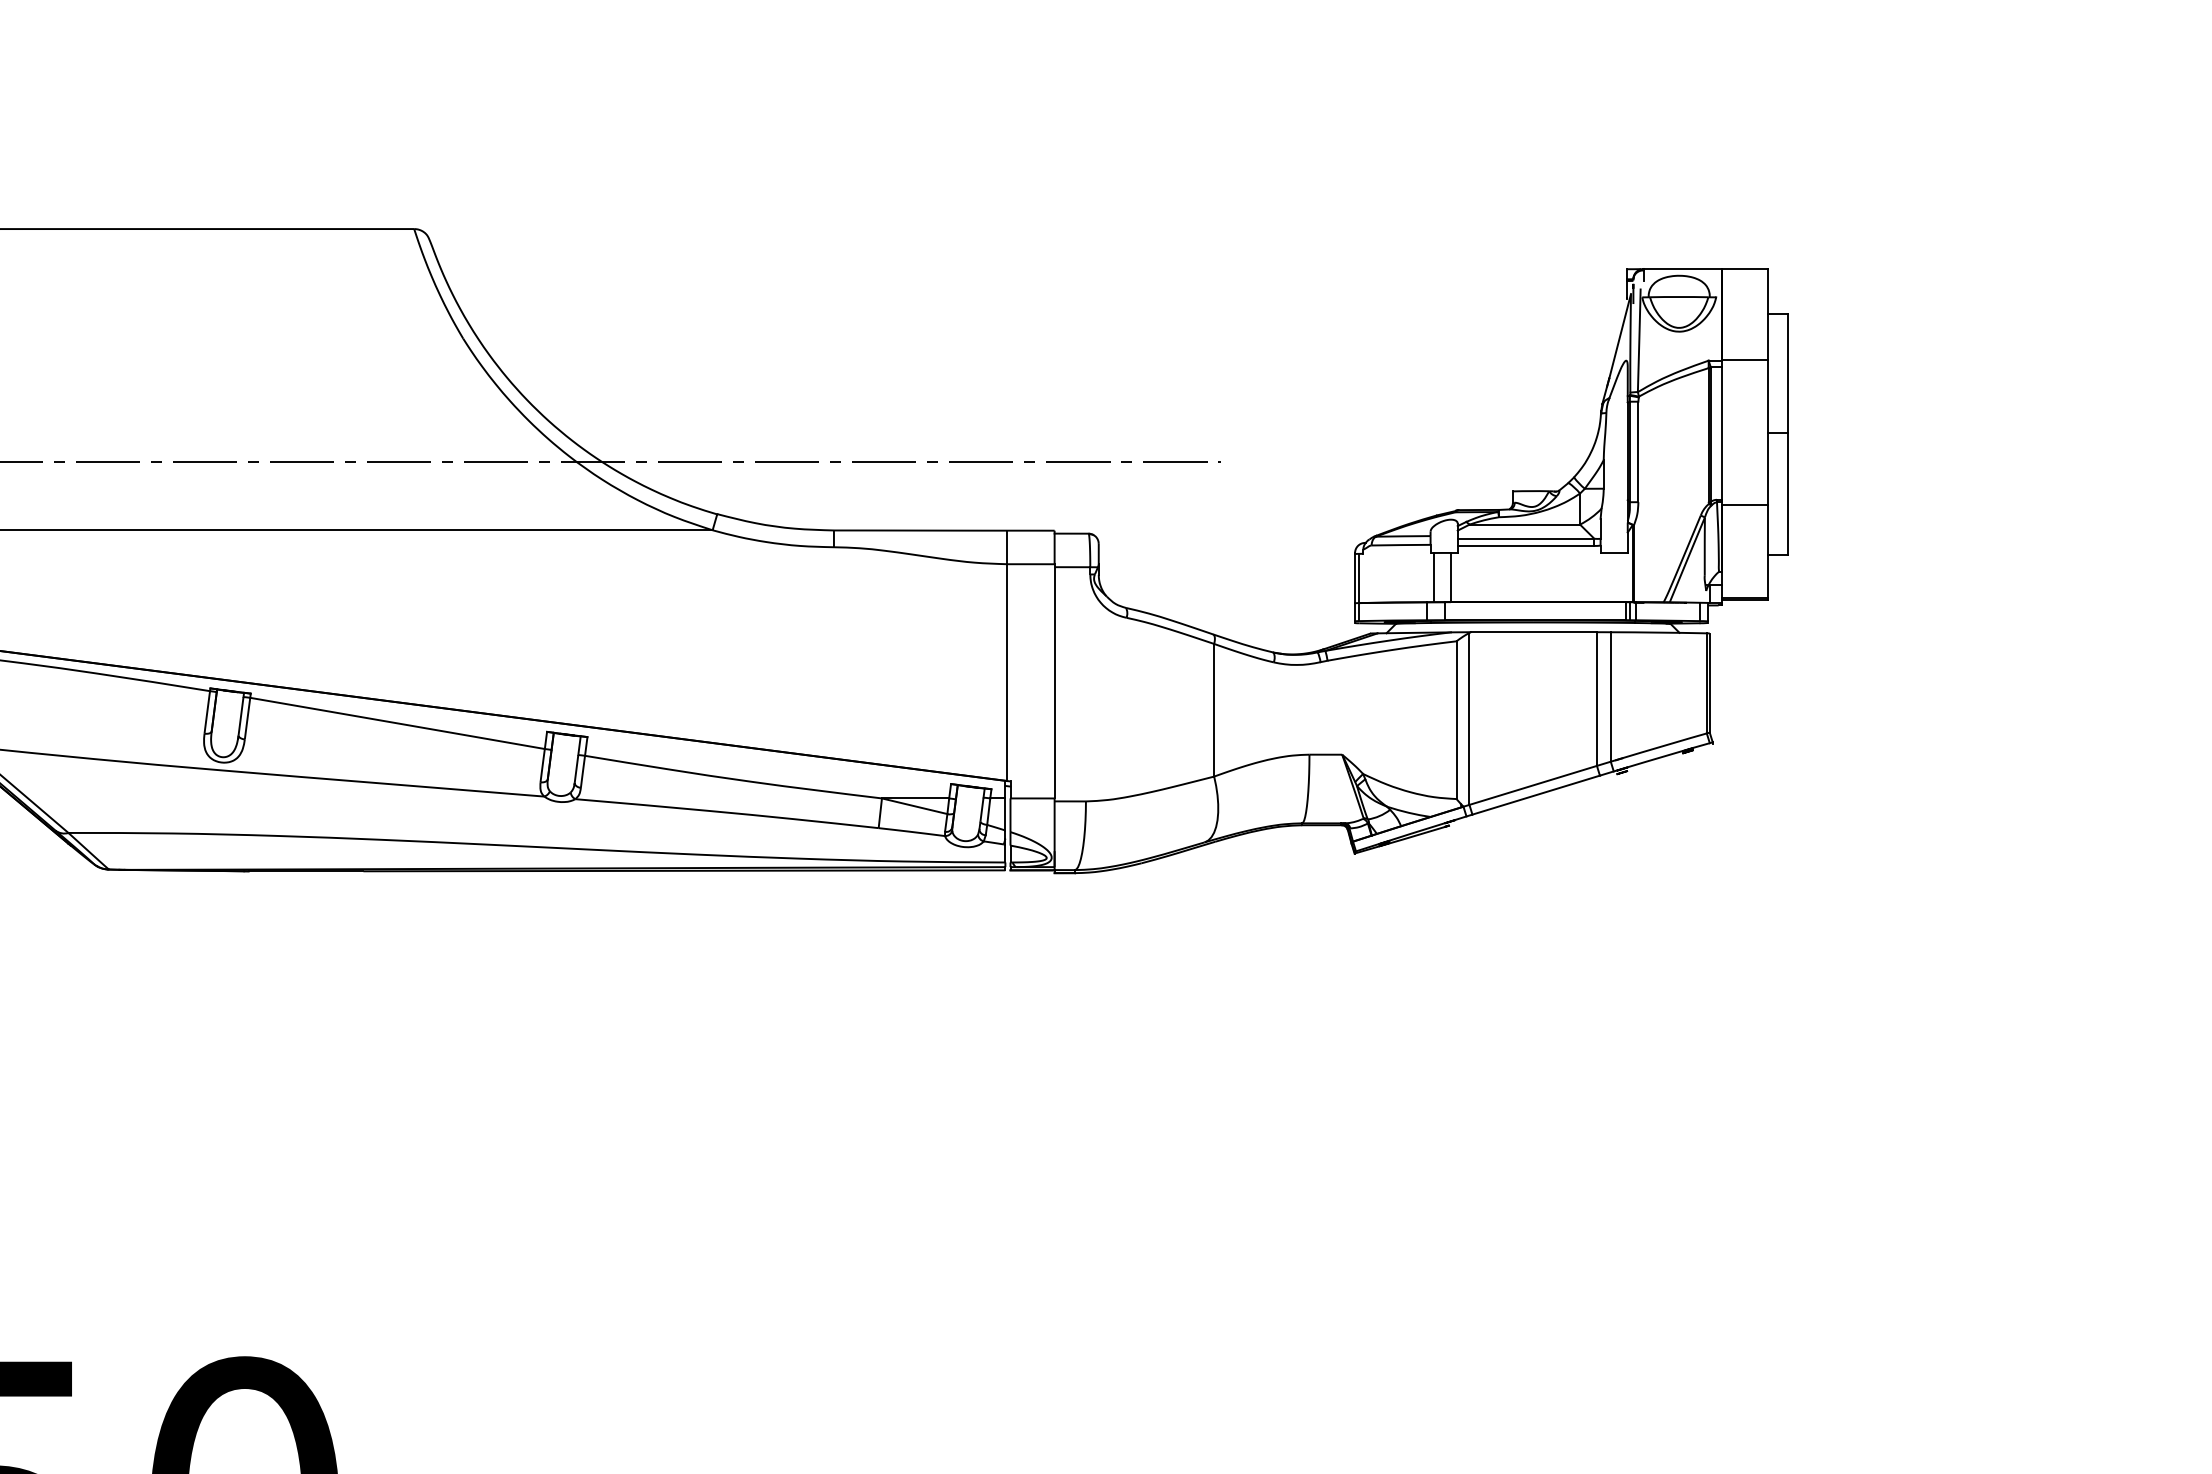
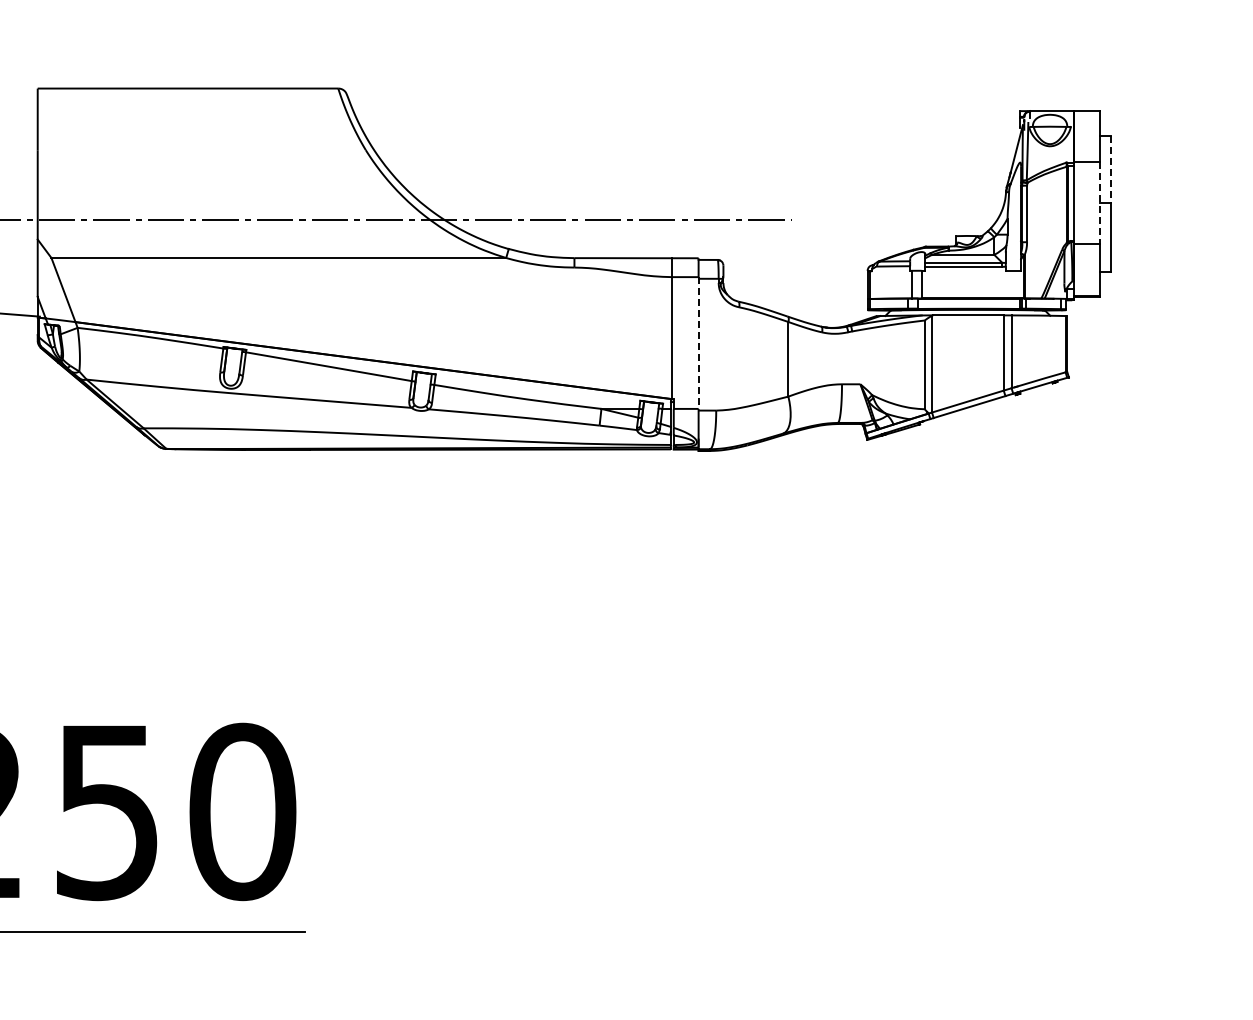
line: (1788, 372) -> (1111, 169), solid -> dashed
line: (1767, 433) -> (1099, 203), solid -> dashed
line: (1054, 682) -> (698, 343), solid -> dashed

